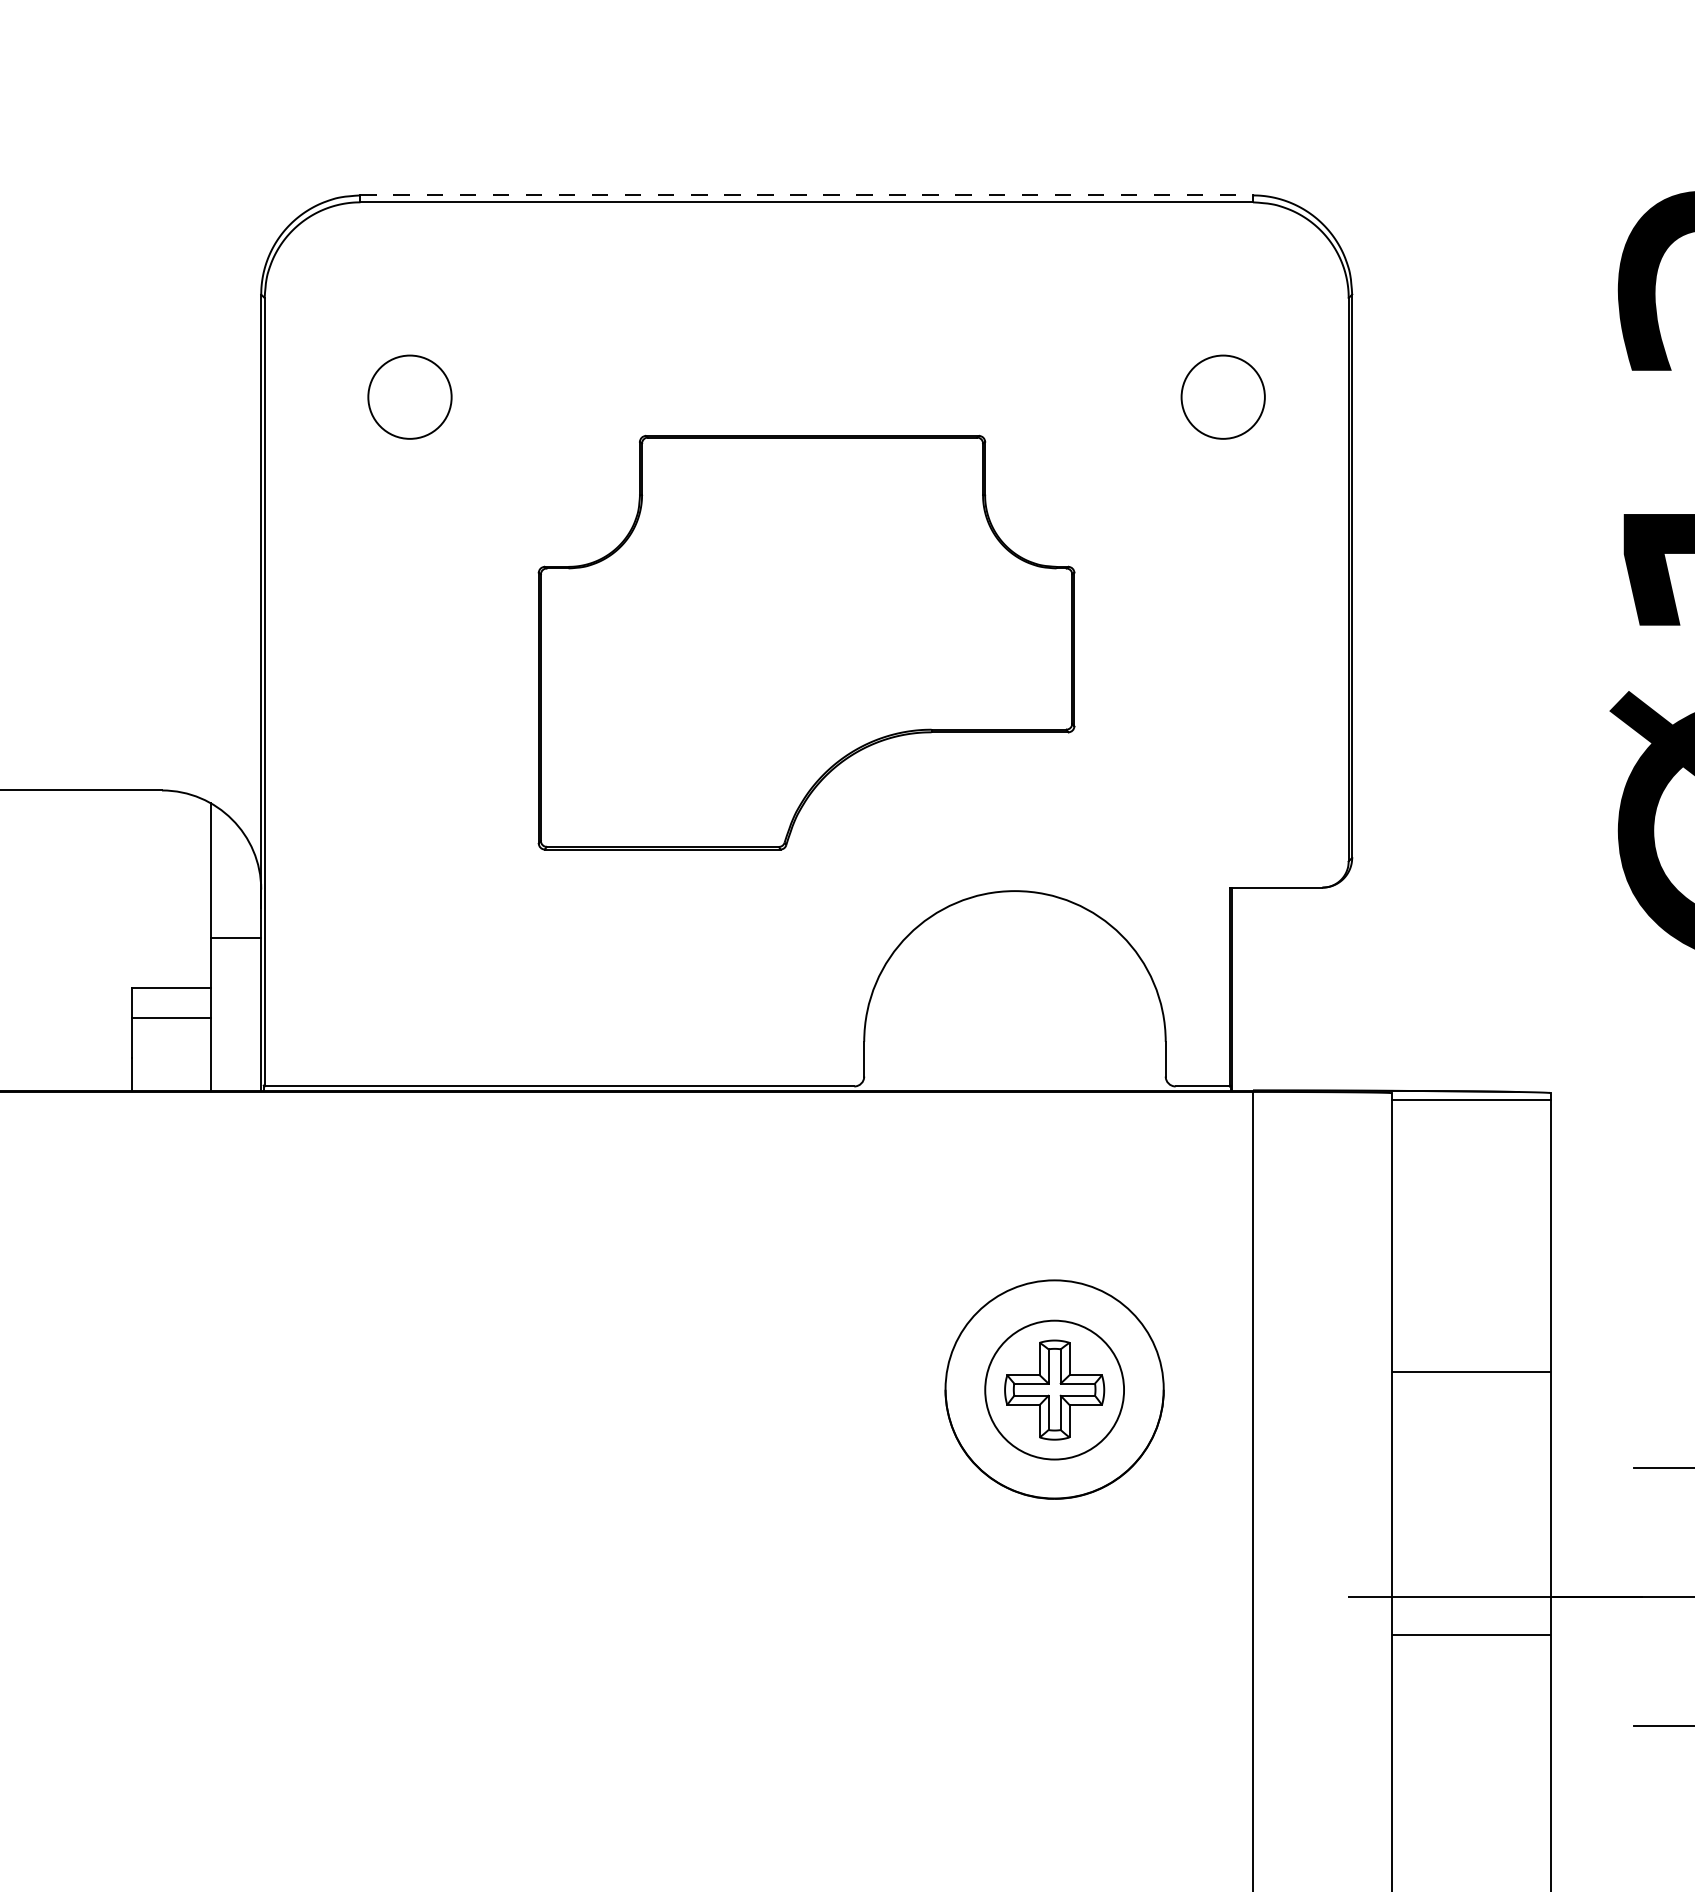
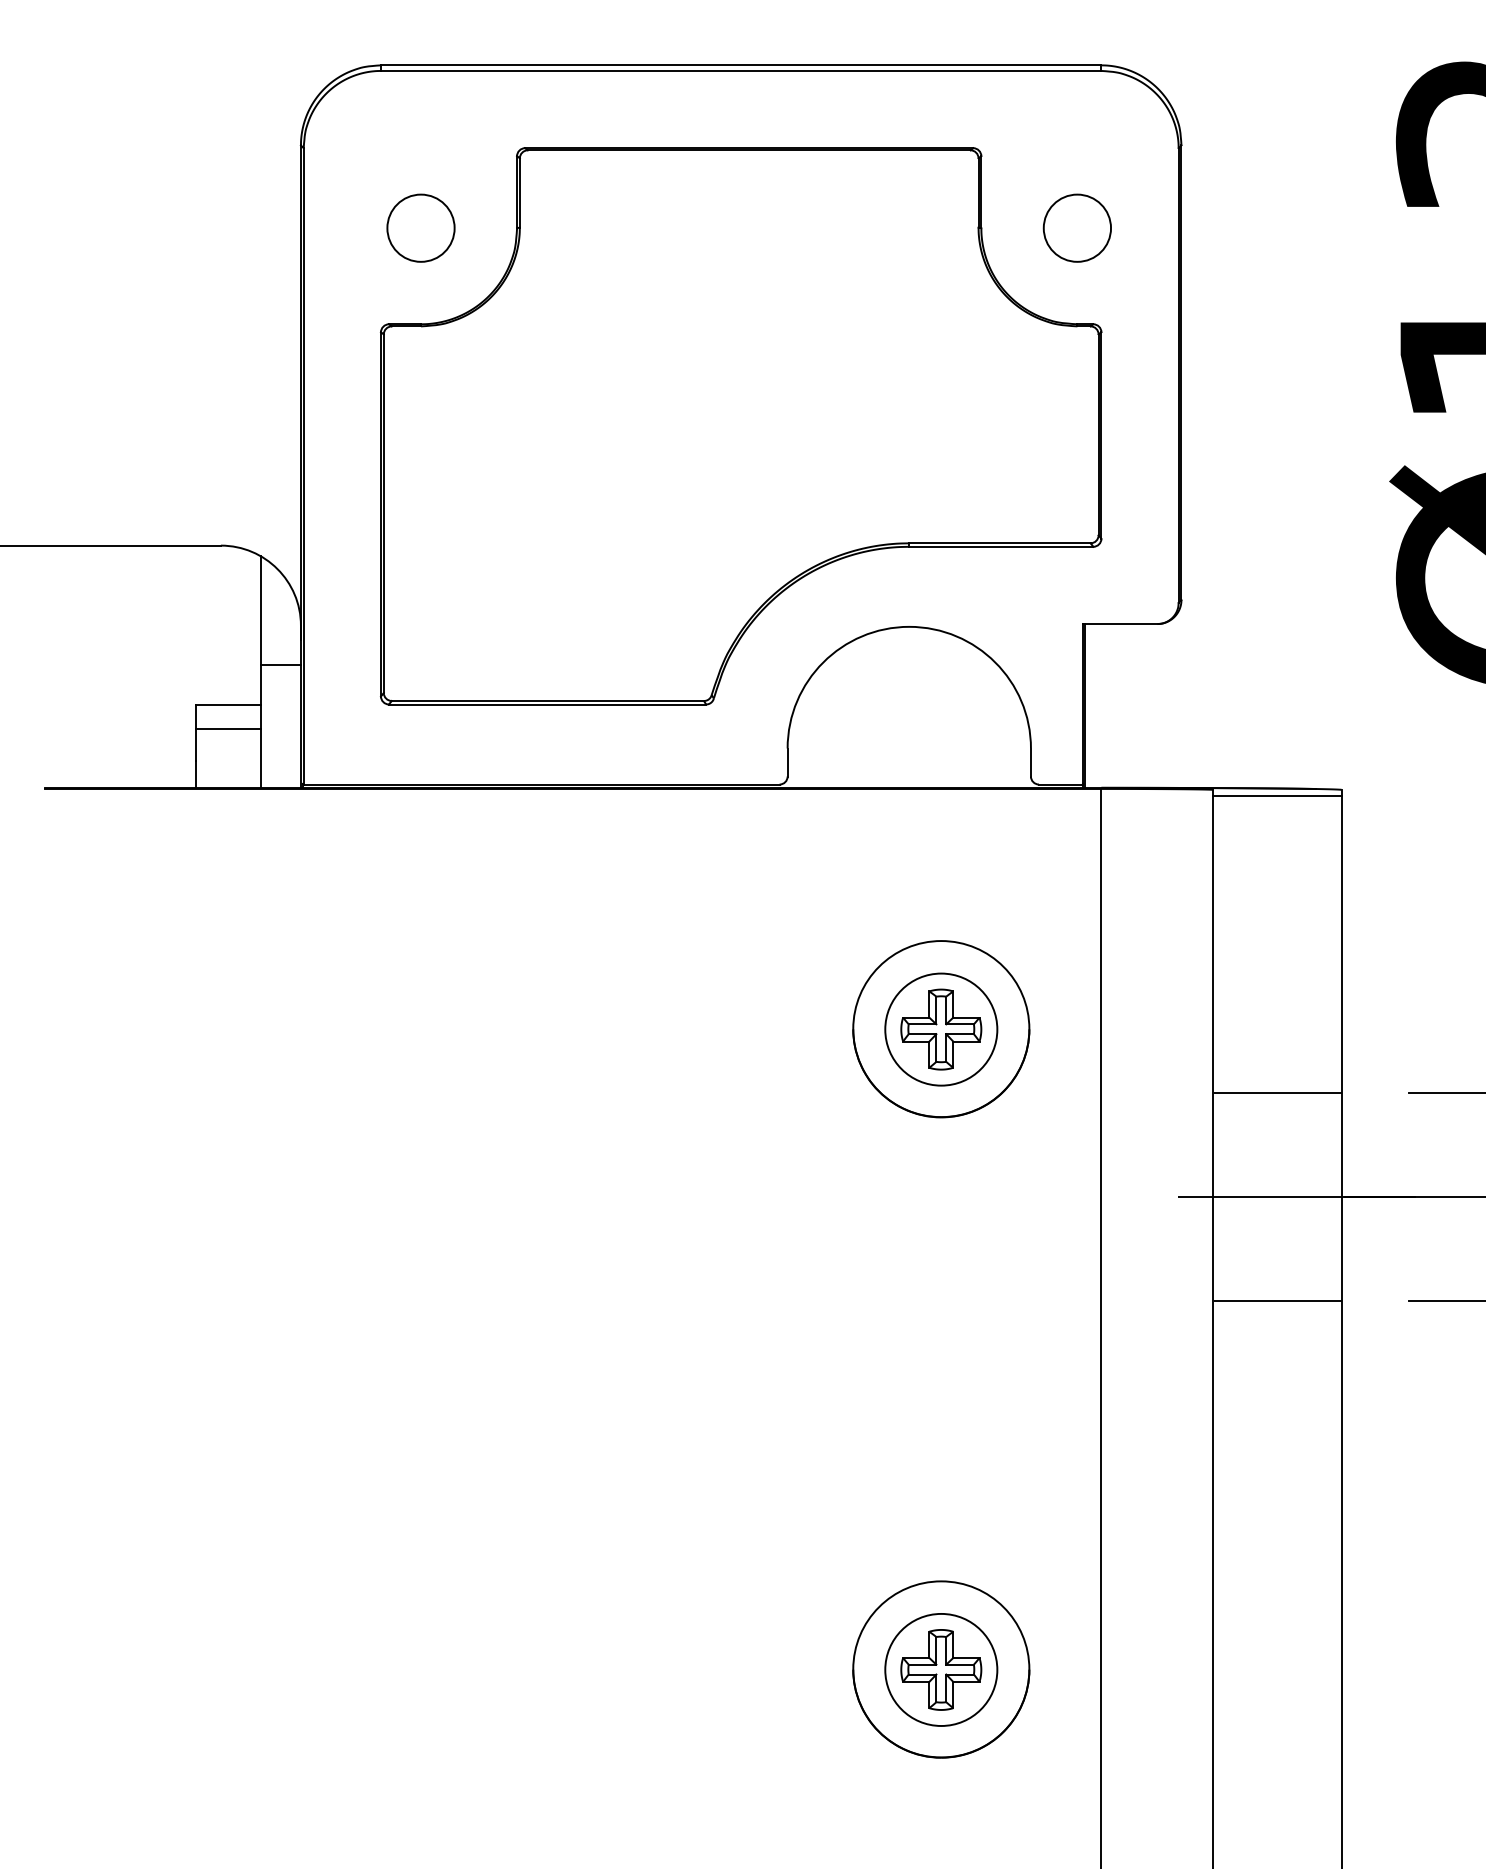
line: (807, 195) -> (741, 65), dashed -> solid
part: (805, 642) -> (740, 426), size x1.67
line: (1471, 1371) -> (1277, 1092), moved
line: (1471, 1634) -> (1277, 1300), moved

